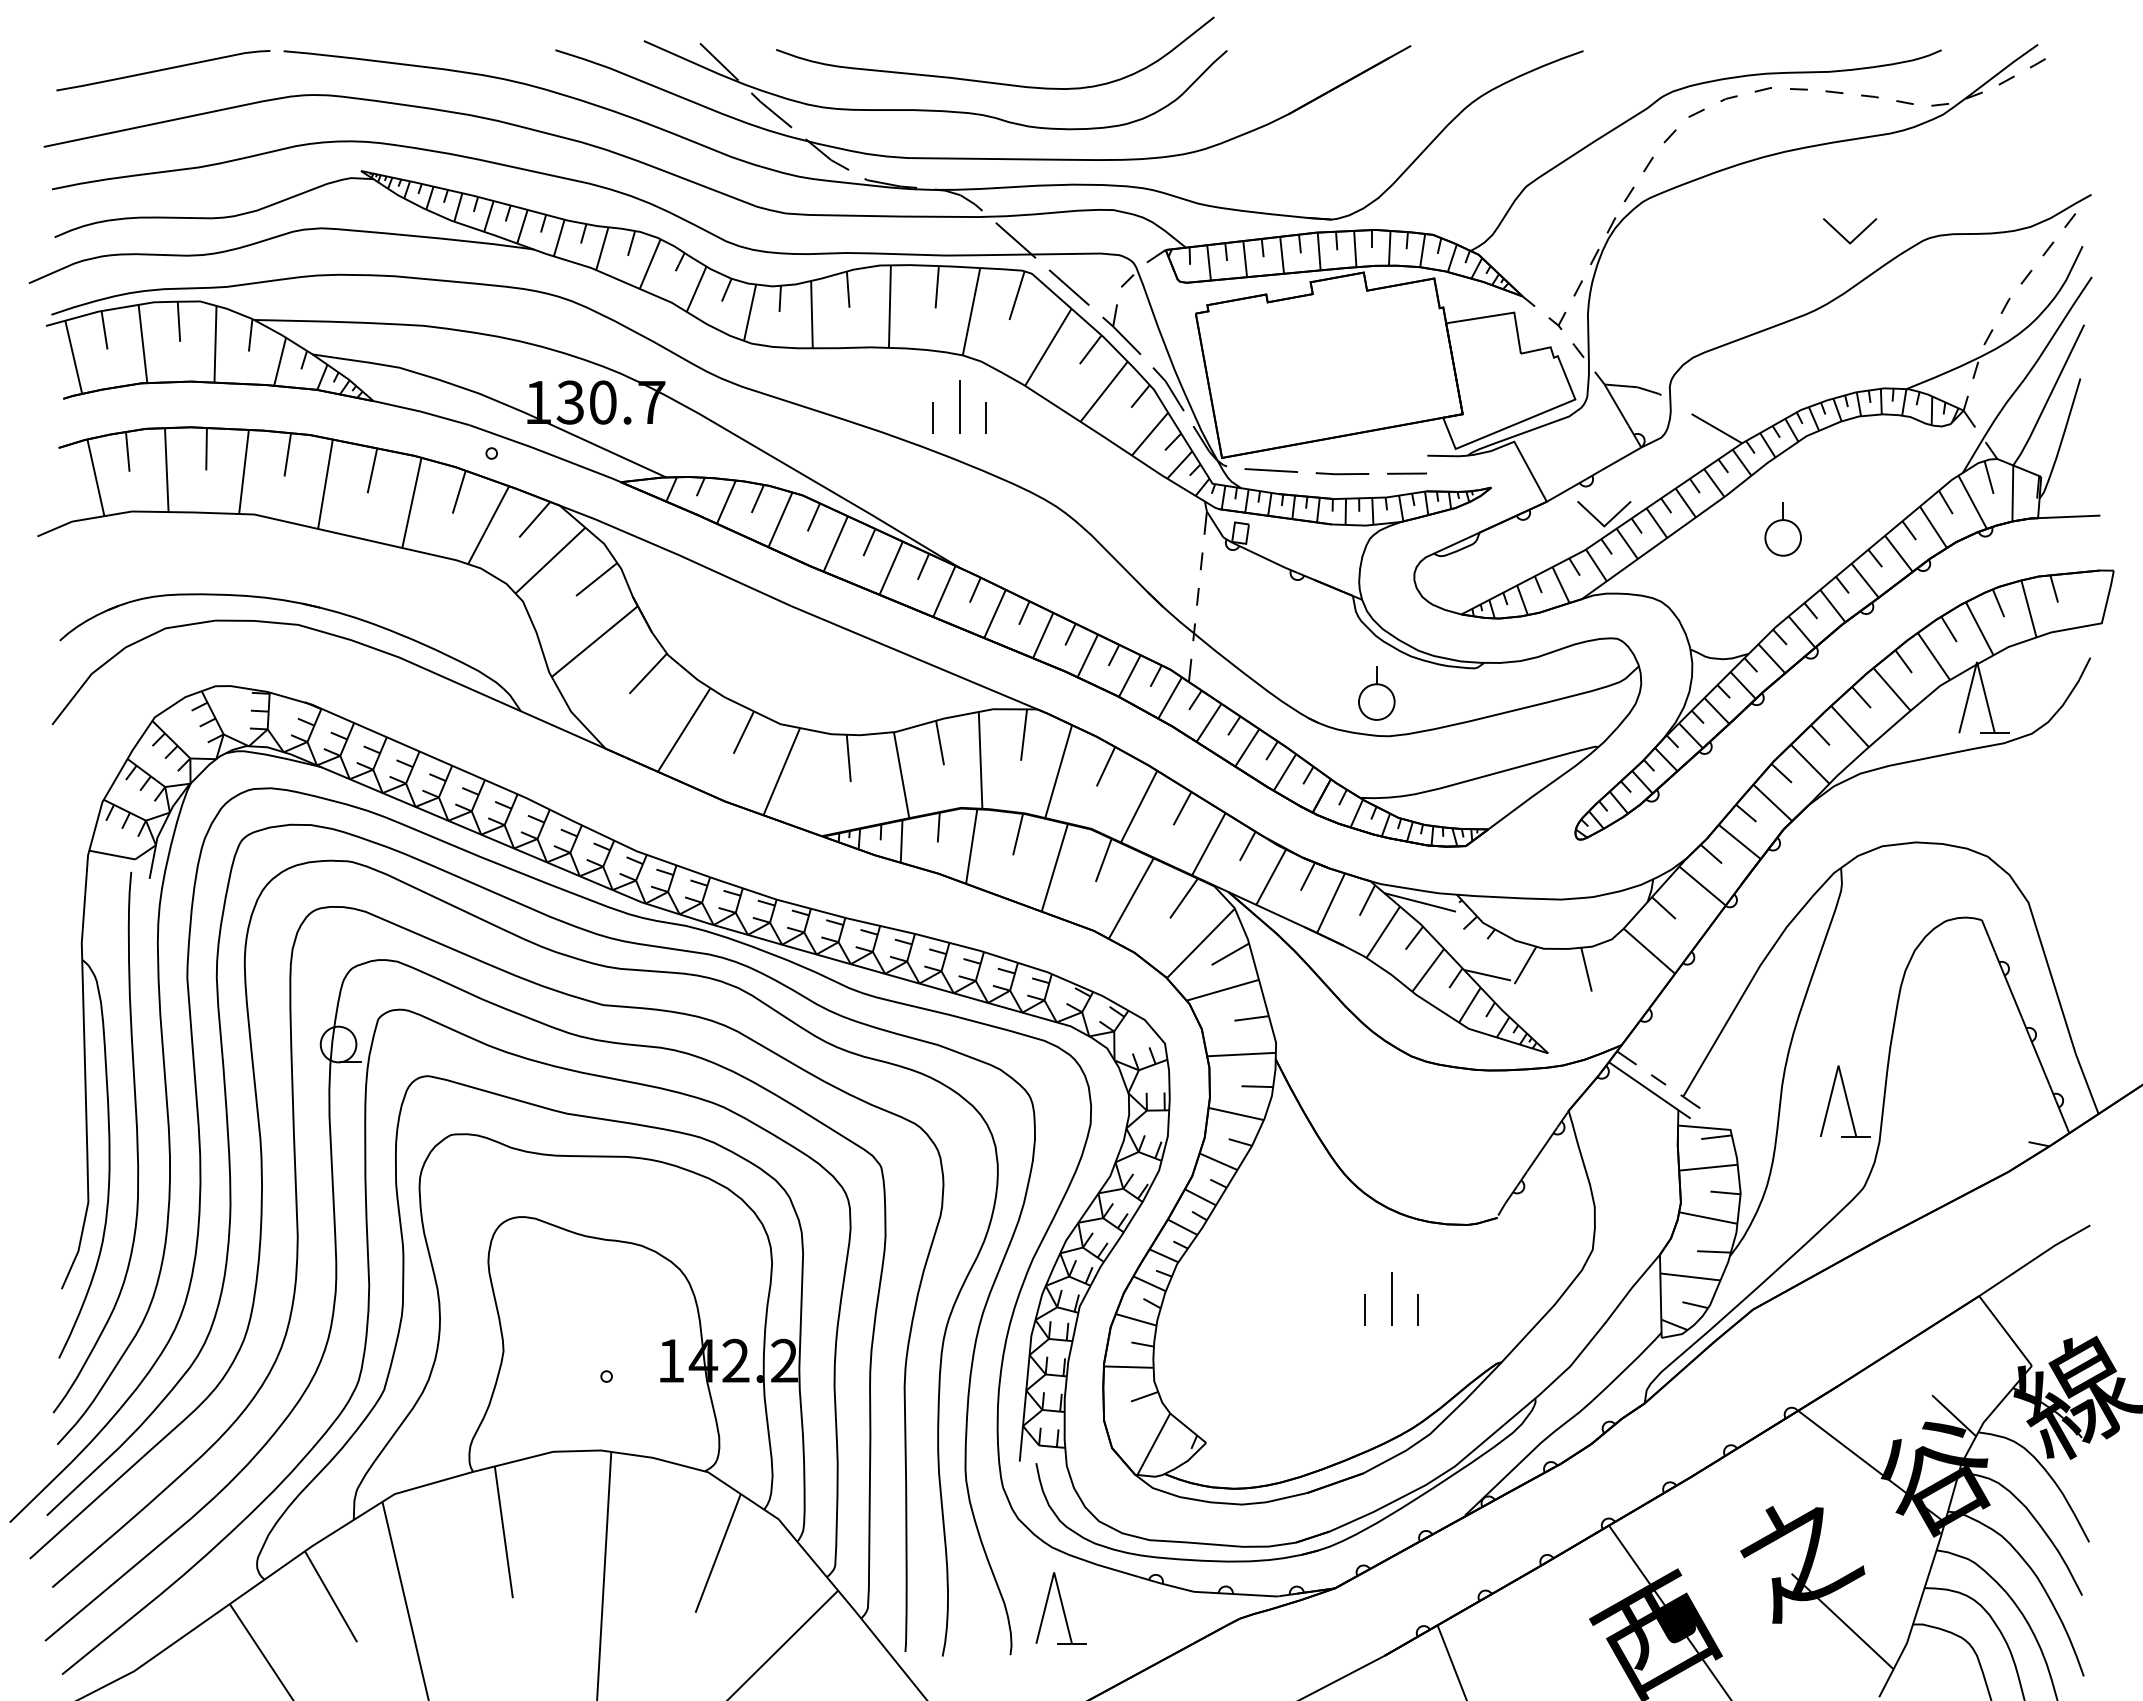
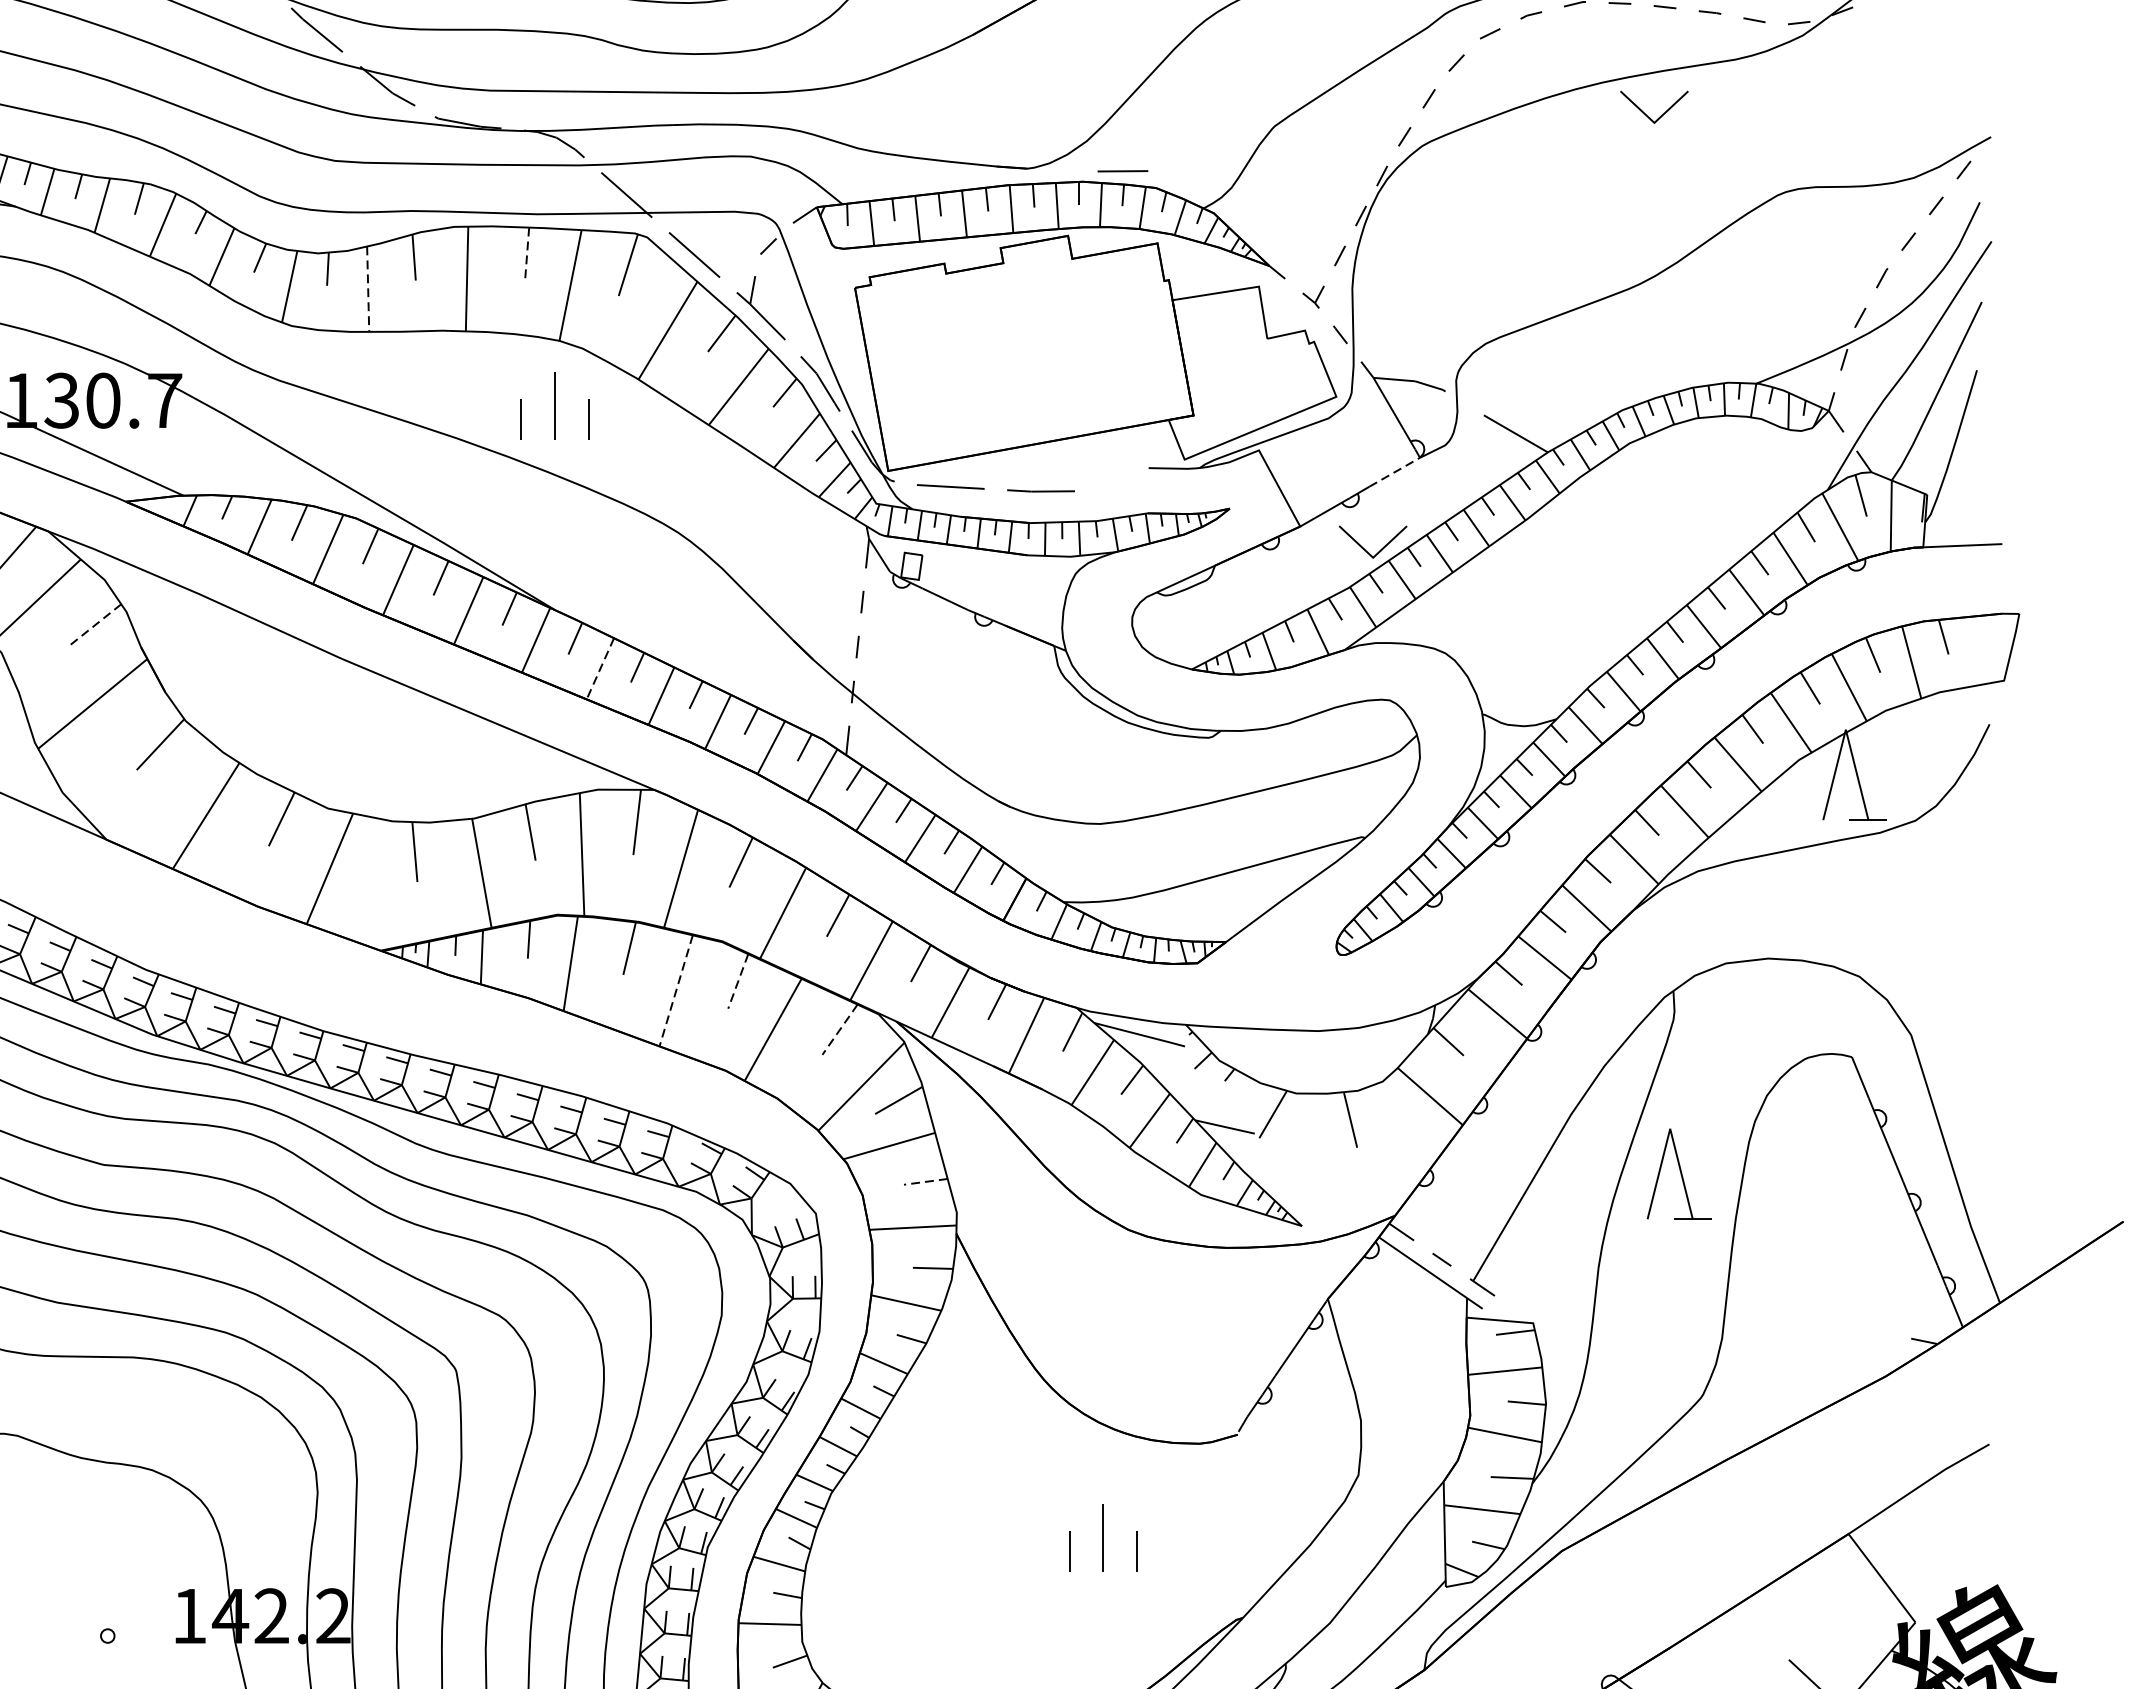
part: (1844, 236) -> (1647, 113), moved
line: (937, 287) -> (527, 254), solid -> dashed
line: (811, 314) -> (367, 289), solid -> dashed
line: (1621, 458) -> (1394, 471), solid -> dashed
line: (1406, 473) -> (1122, 171), moved
part: (1782, 529) -> (1599, 561), removed
line: (596, 579) -> (94, 625), solid -> dashed
line: (994, 614) -> (599, 669), solid -> dashed
part: (1376, 693) -> (1084, 769), removed
line: (1103, 860) -> (737, 981), solid -> dashed
line: (1054, 867) -> (675, 990), solid -> dashed
line: (1183, 898) -> (839, 1029), solid -> dashed
line: (1251, 1018) -> (925, 1181), solid -> dashed
part: (1845, 1101) -> (1679, 1174), moved

